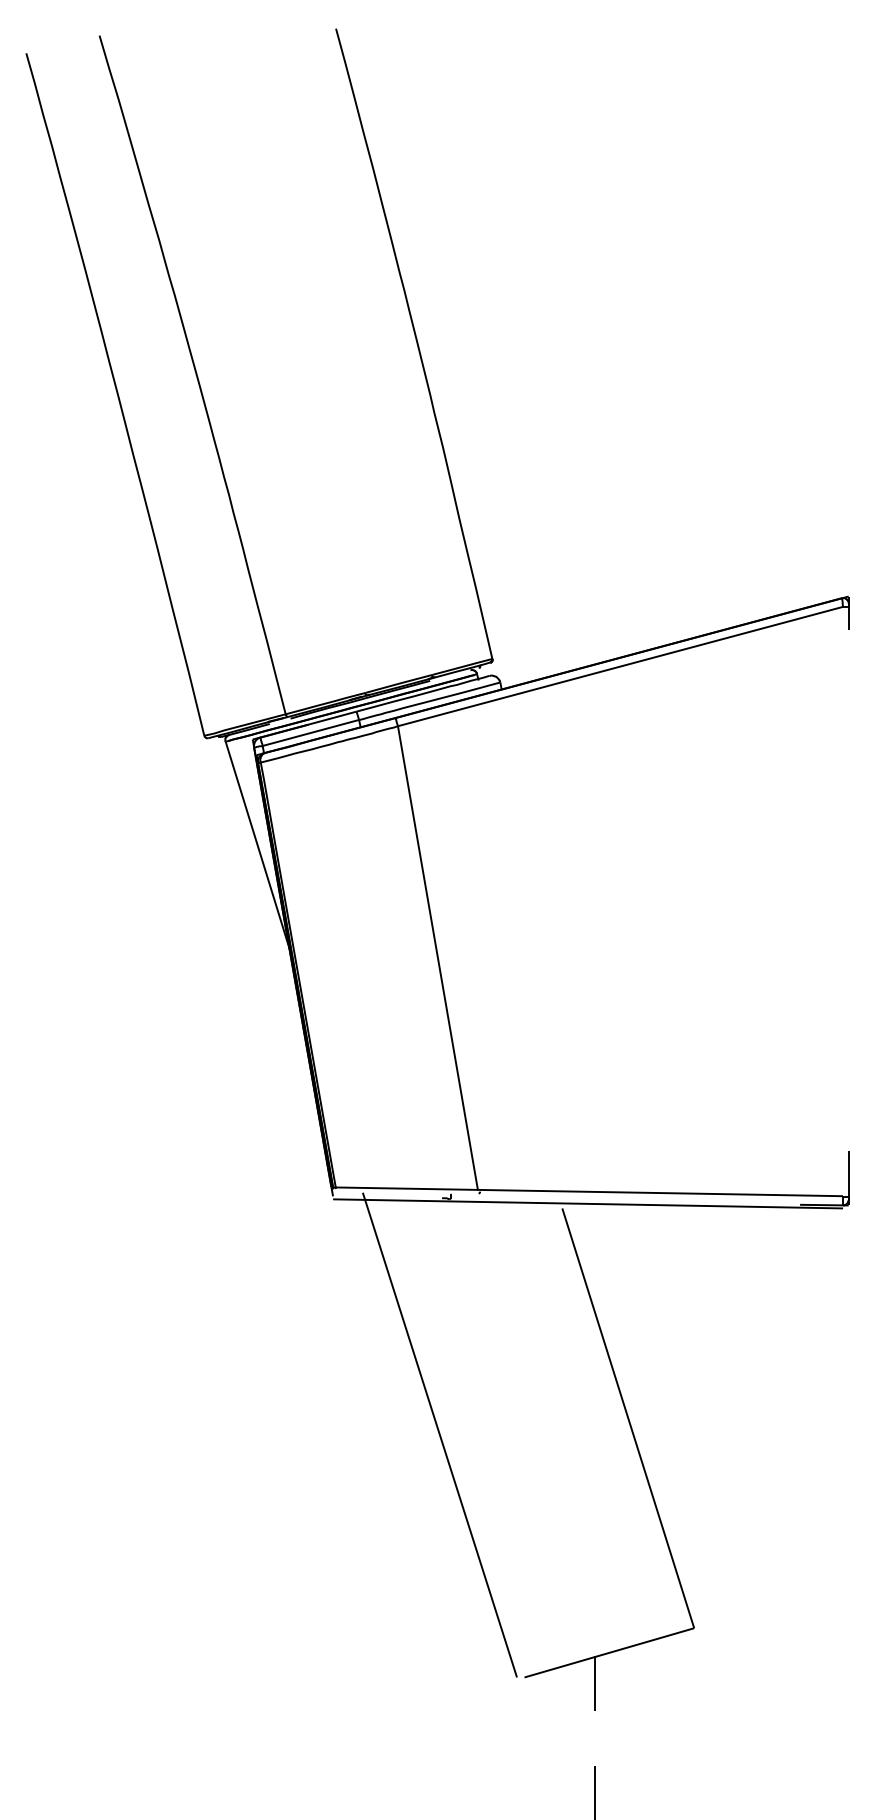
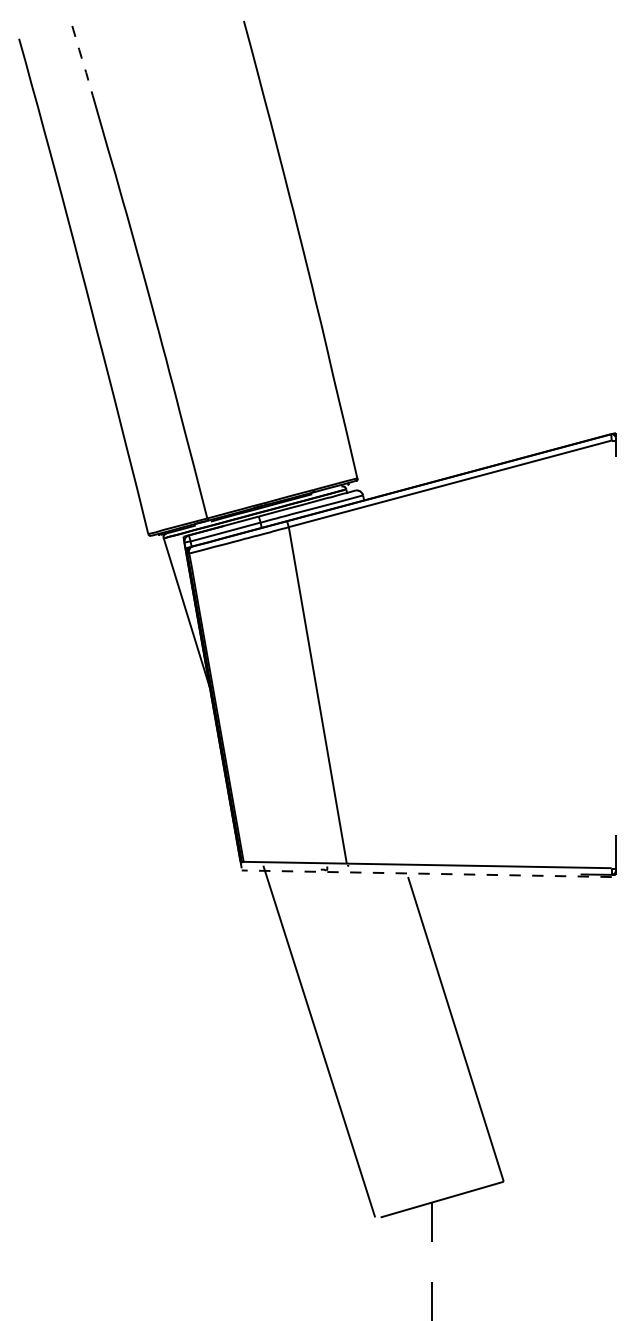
line: (113, 83) -> (82, 60), solid -> dashed
line: (587, 1203) -> (426, 873), solid -> dashed

